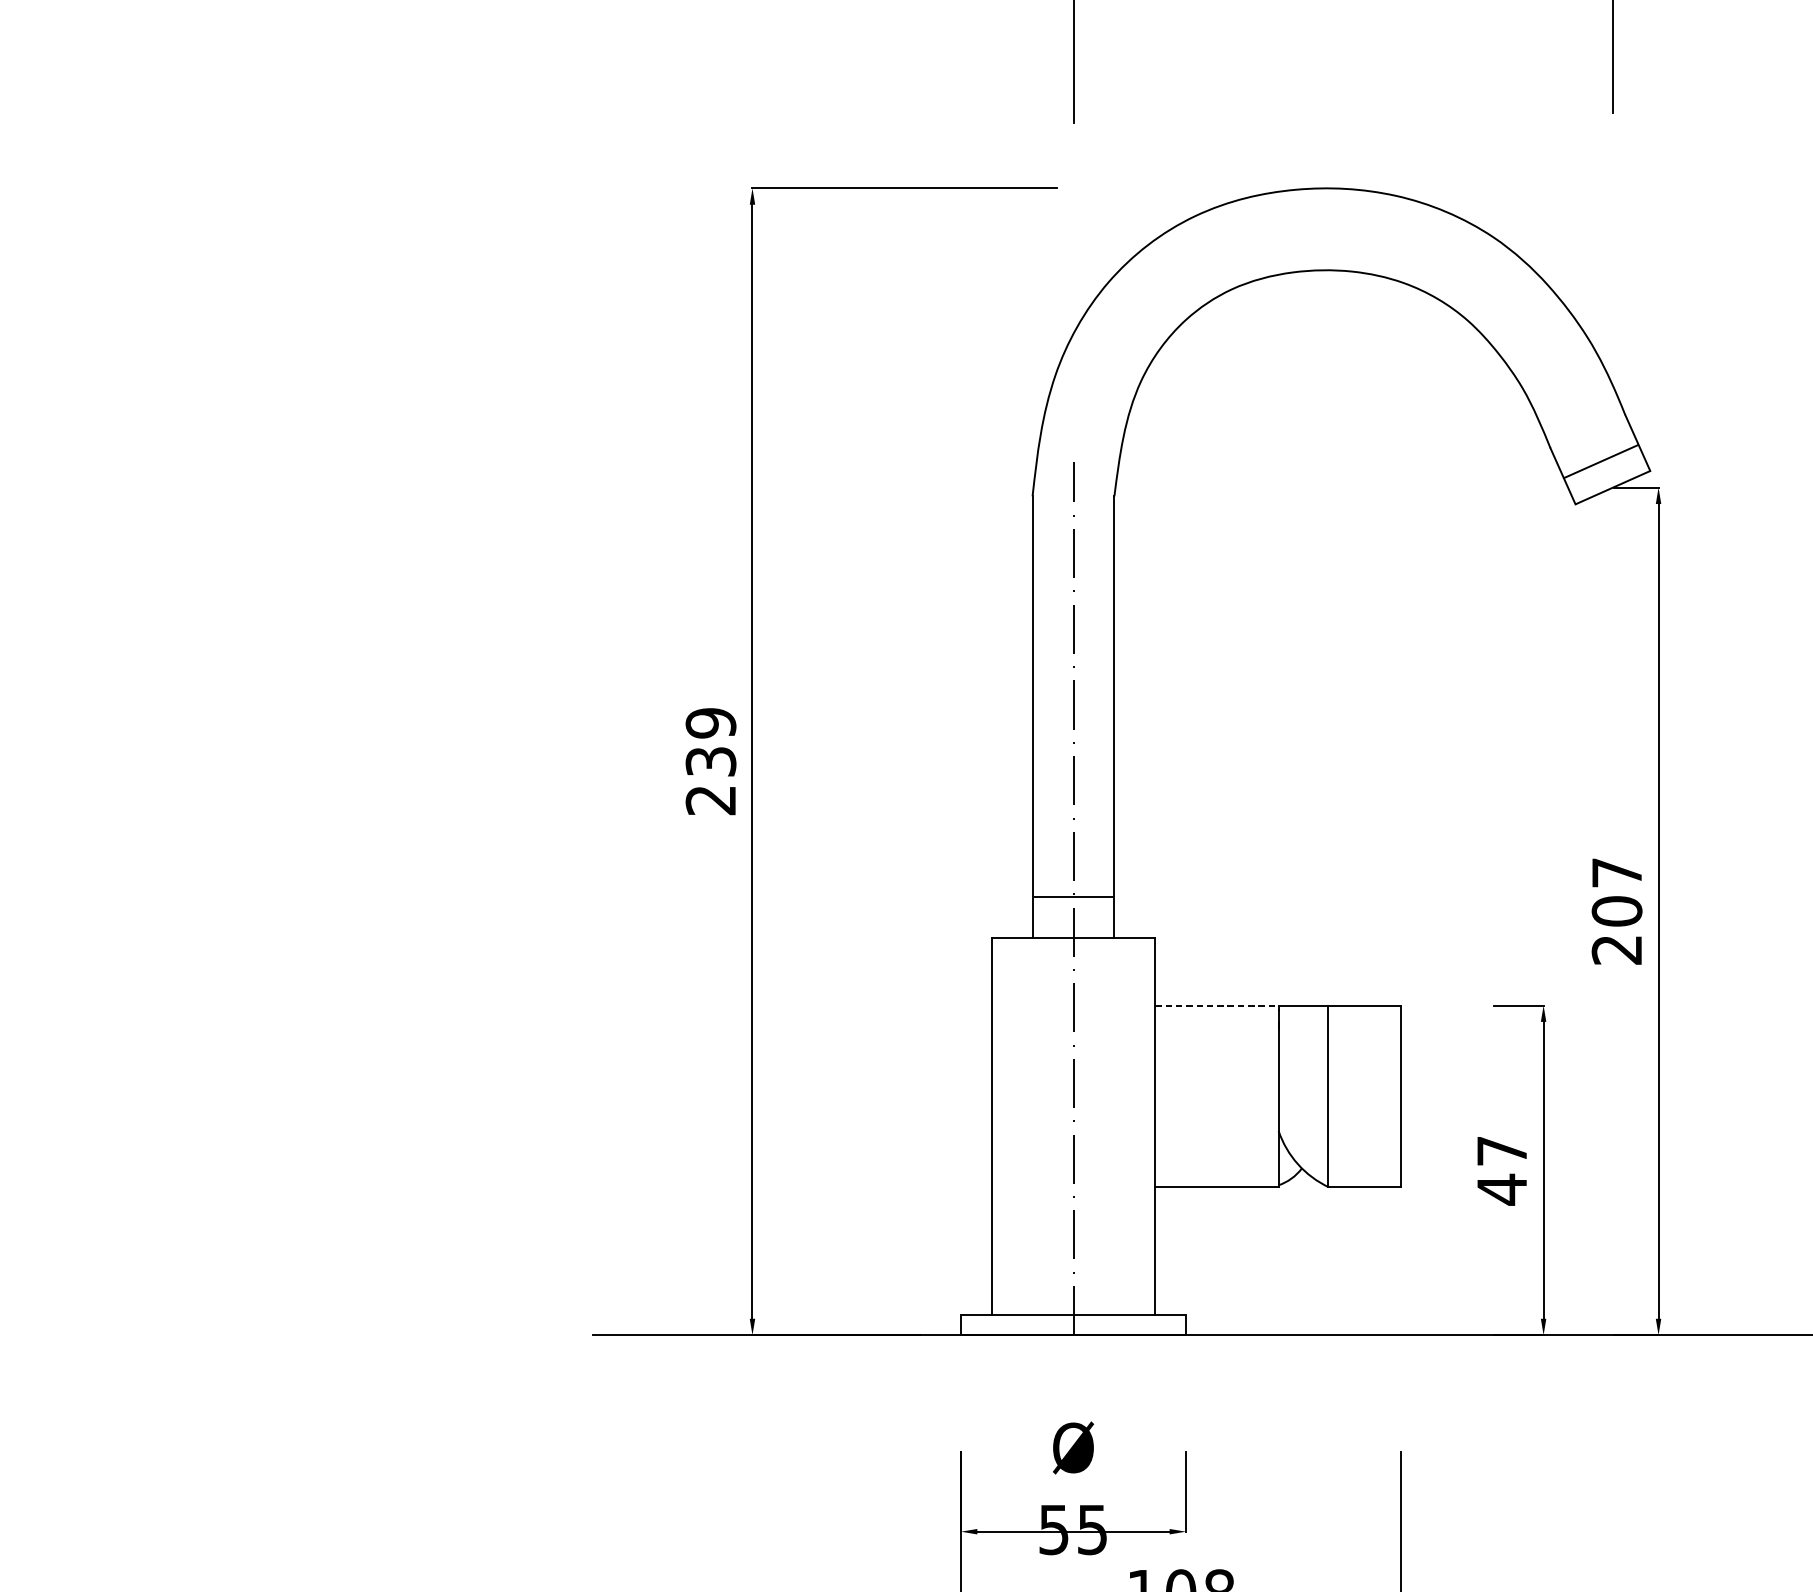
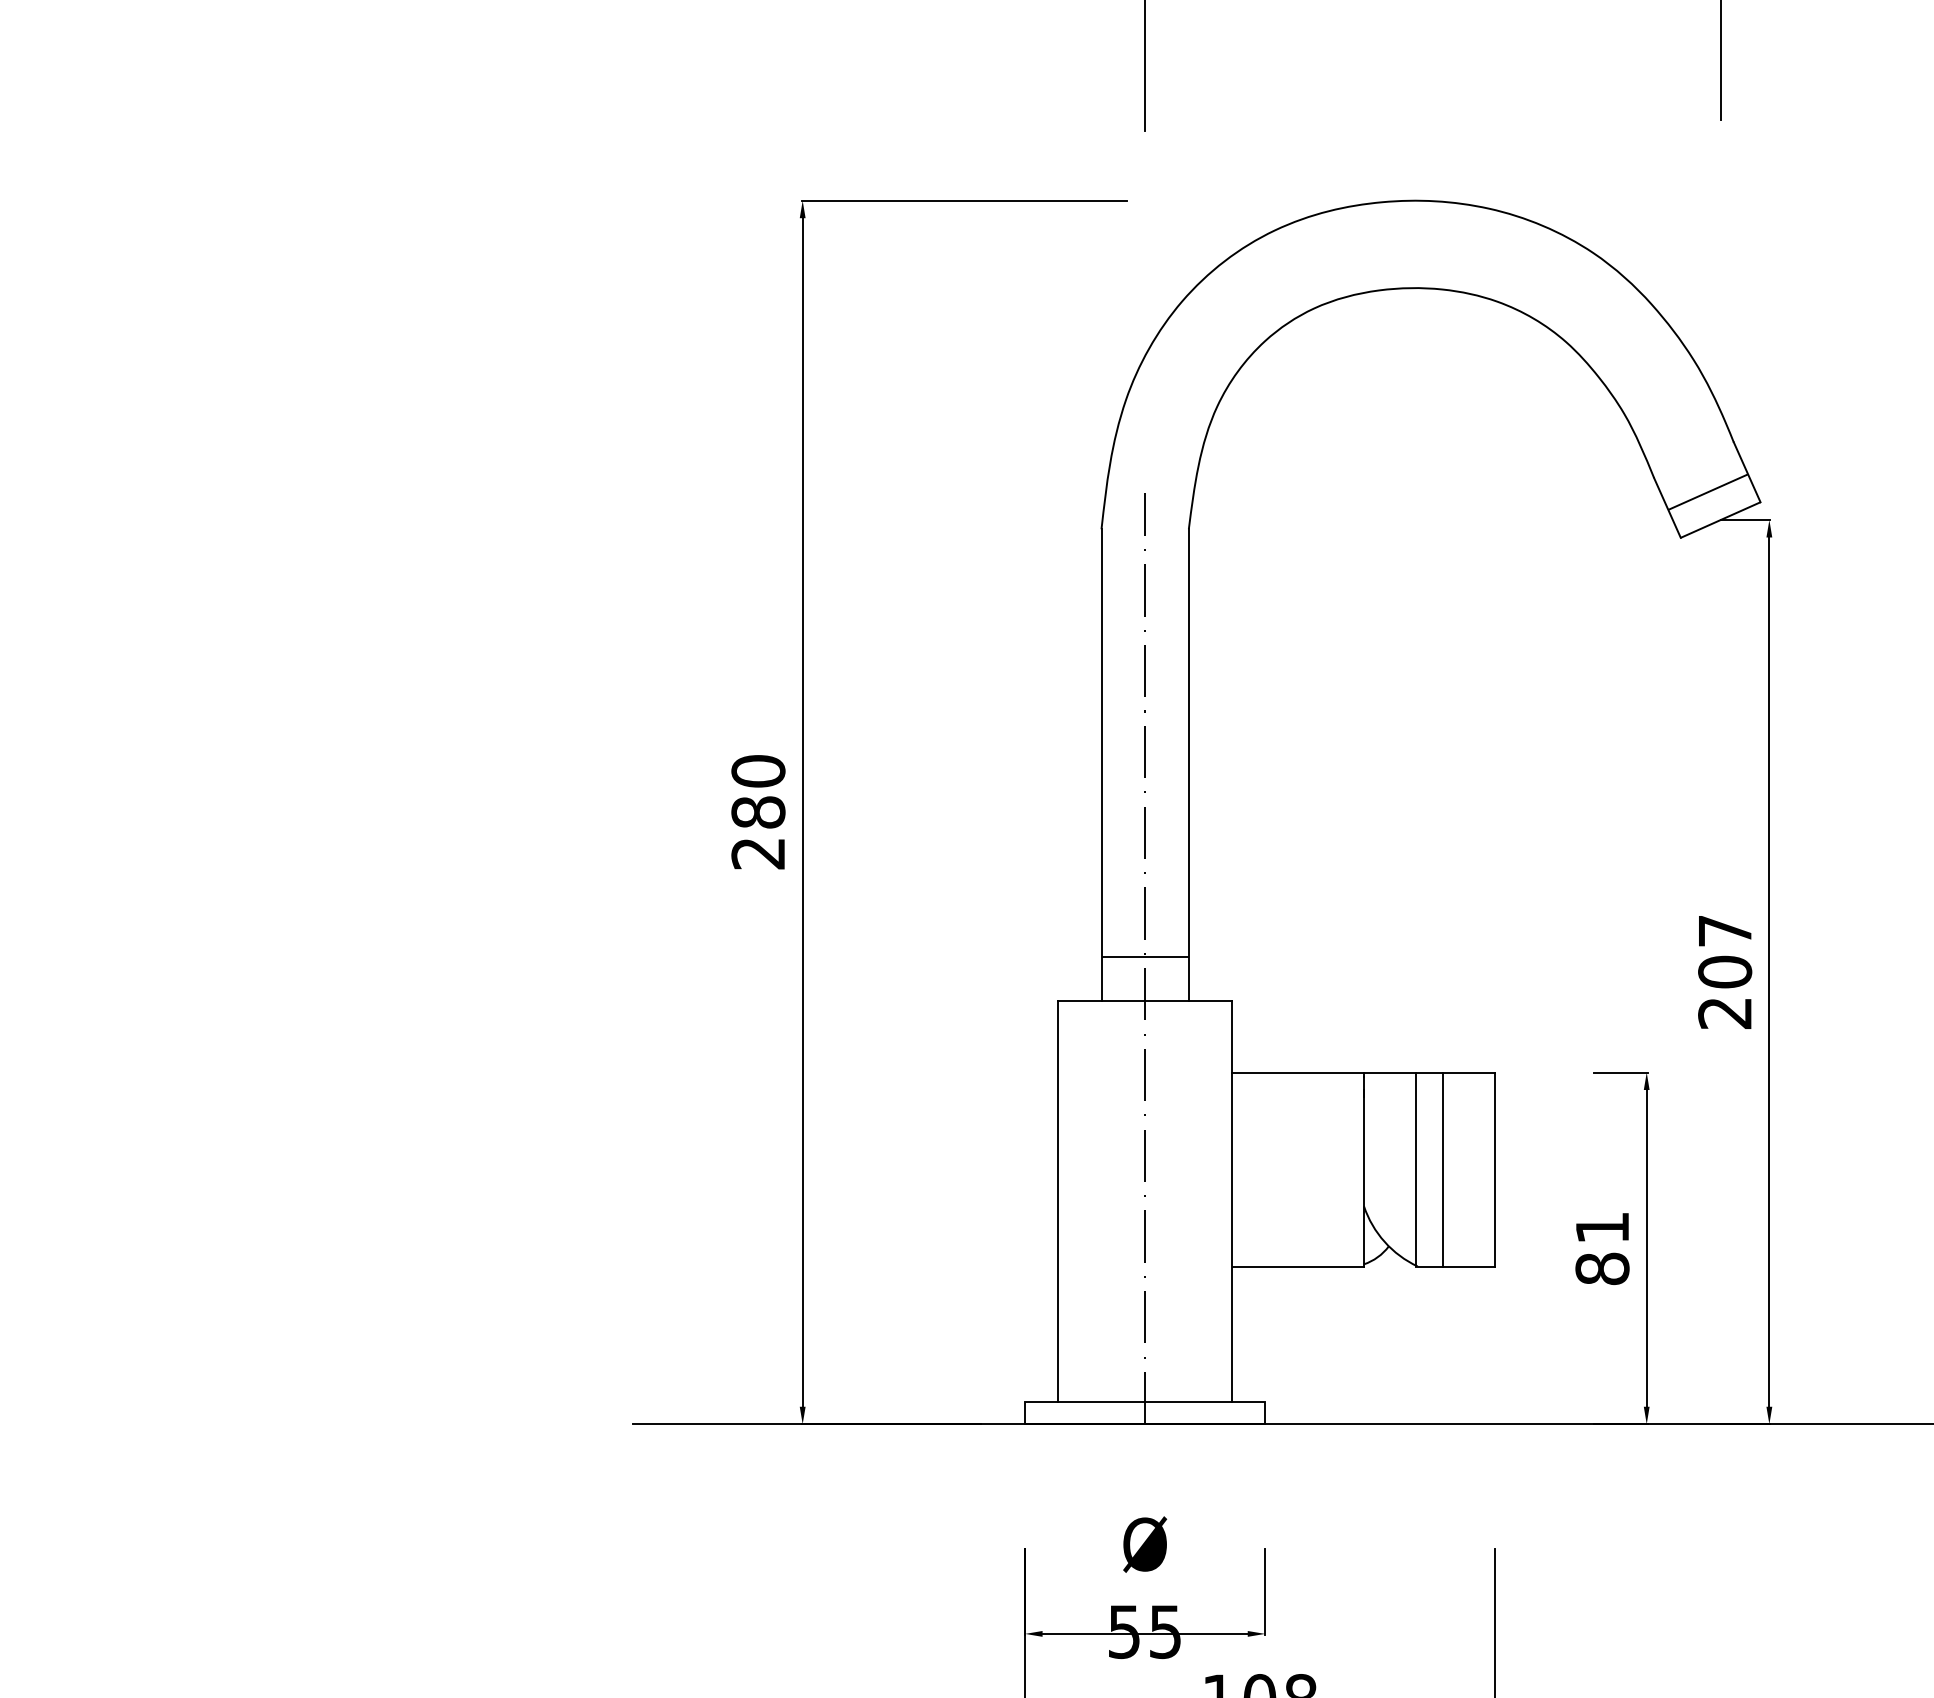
text: (711, 742) -> (758, 791), 239 -> 280
line: (1217, 1005) -> (1298, 1072), dashed -> solid
line: (1352, 1096) -> (1442, 1169), added
text: (1502, 1171) -> (1602, 1249), 47 -> 81

